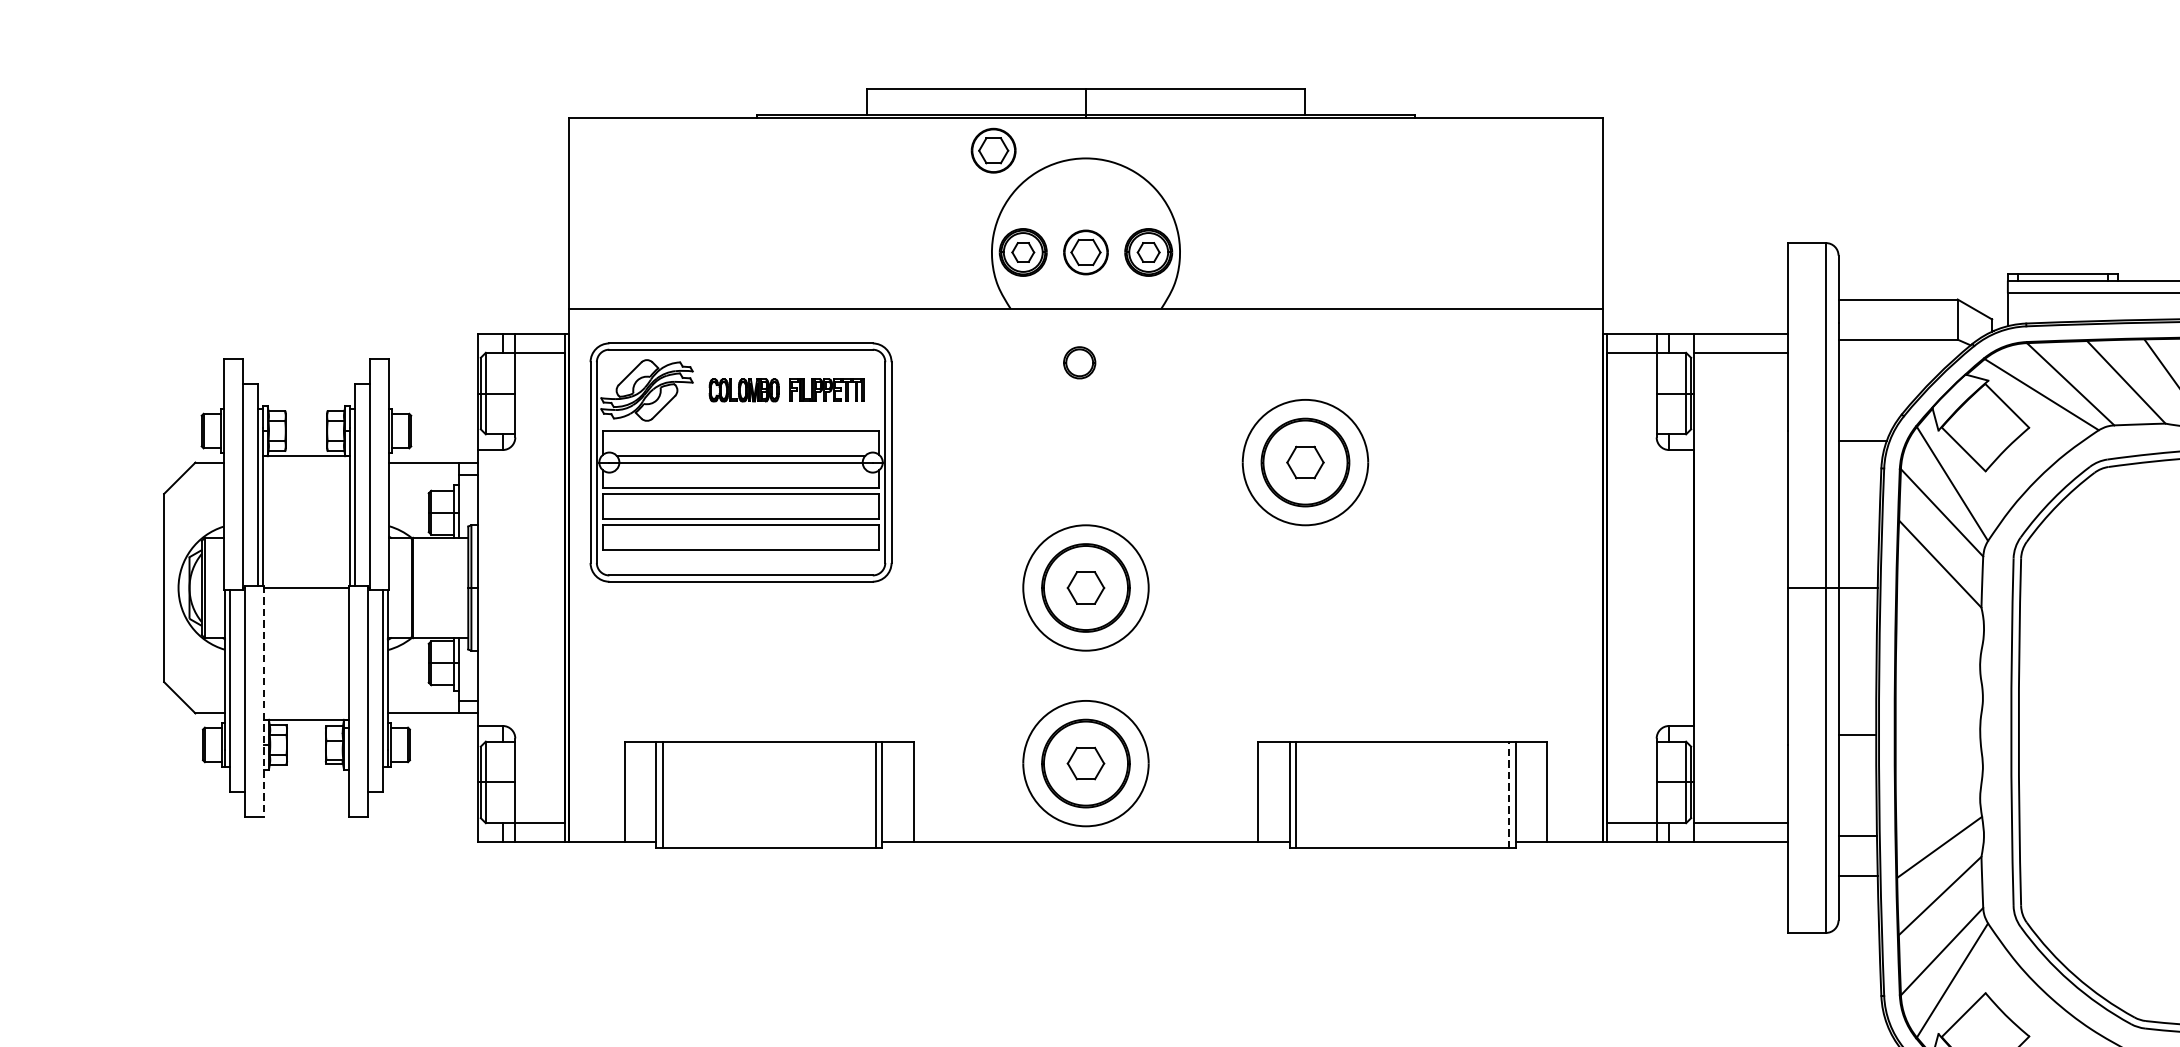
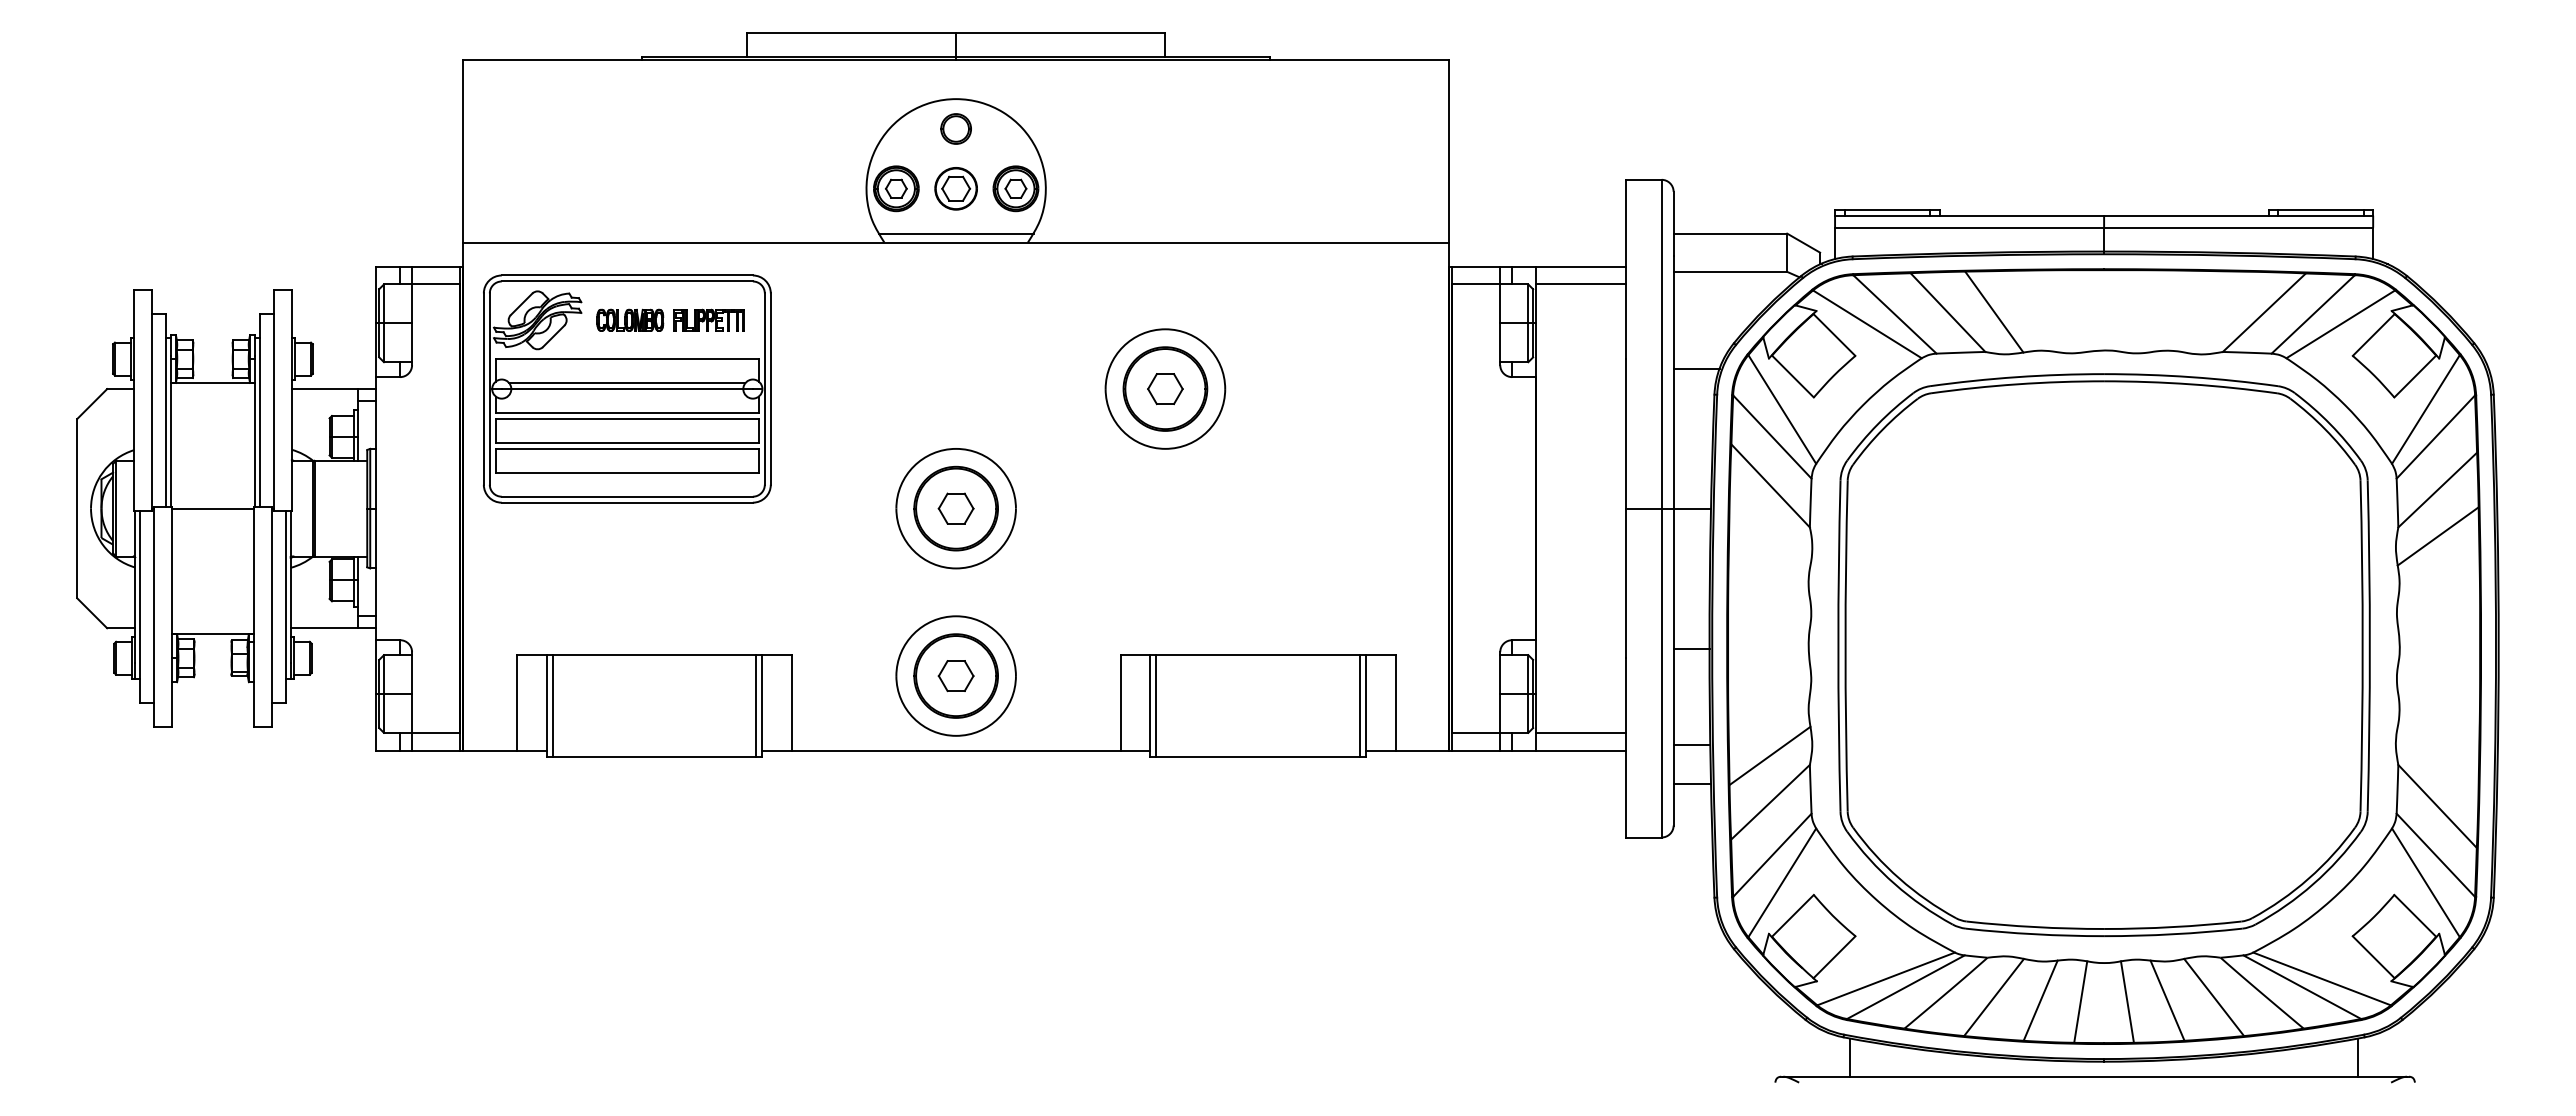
part: (992, 150) -> (867, 91), removed
line: (1085, 299) -> (955, 233), added
part: (1078, 362) -> (955, 128), moved
line: (264, 702) -> (172, 617), dashed -> solid
line: (1509, 794) -> (1359, 705), dashed -> solid

